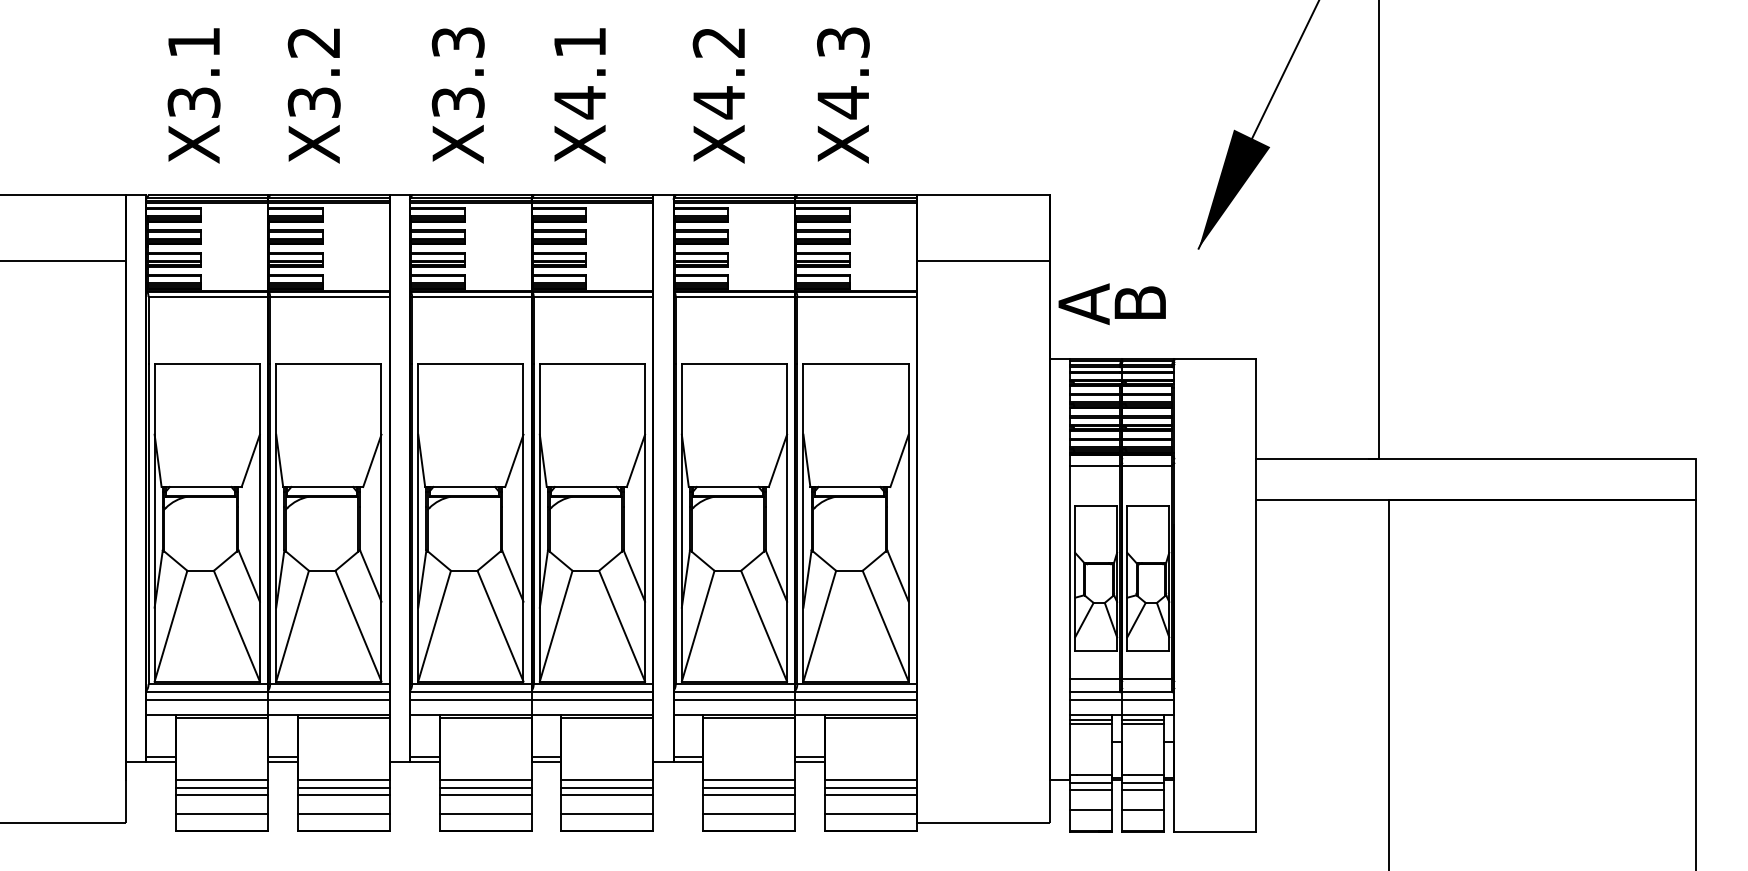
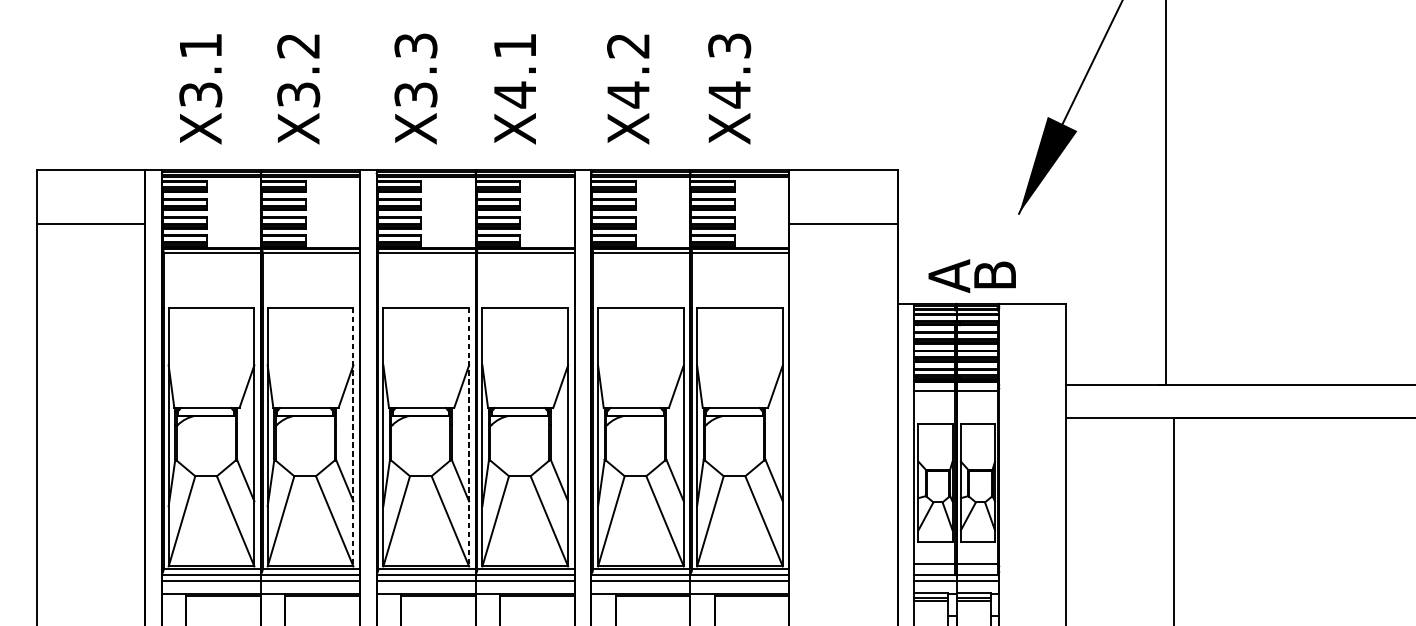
text: (1111, 304) -> (971, 276), moved
line: (381, 522) -> (353, 436), solid -> dashed
line: (523, 522) -> (469, 436), solid -> dashed

